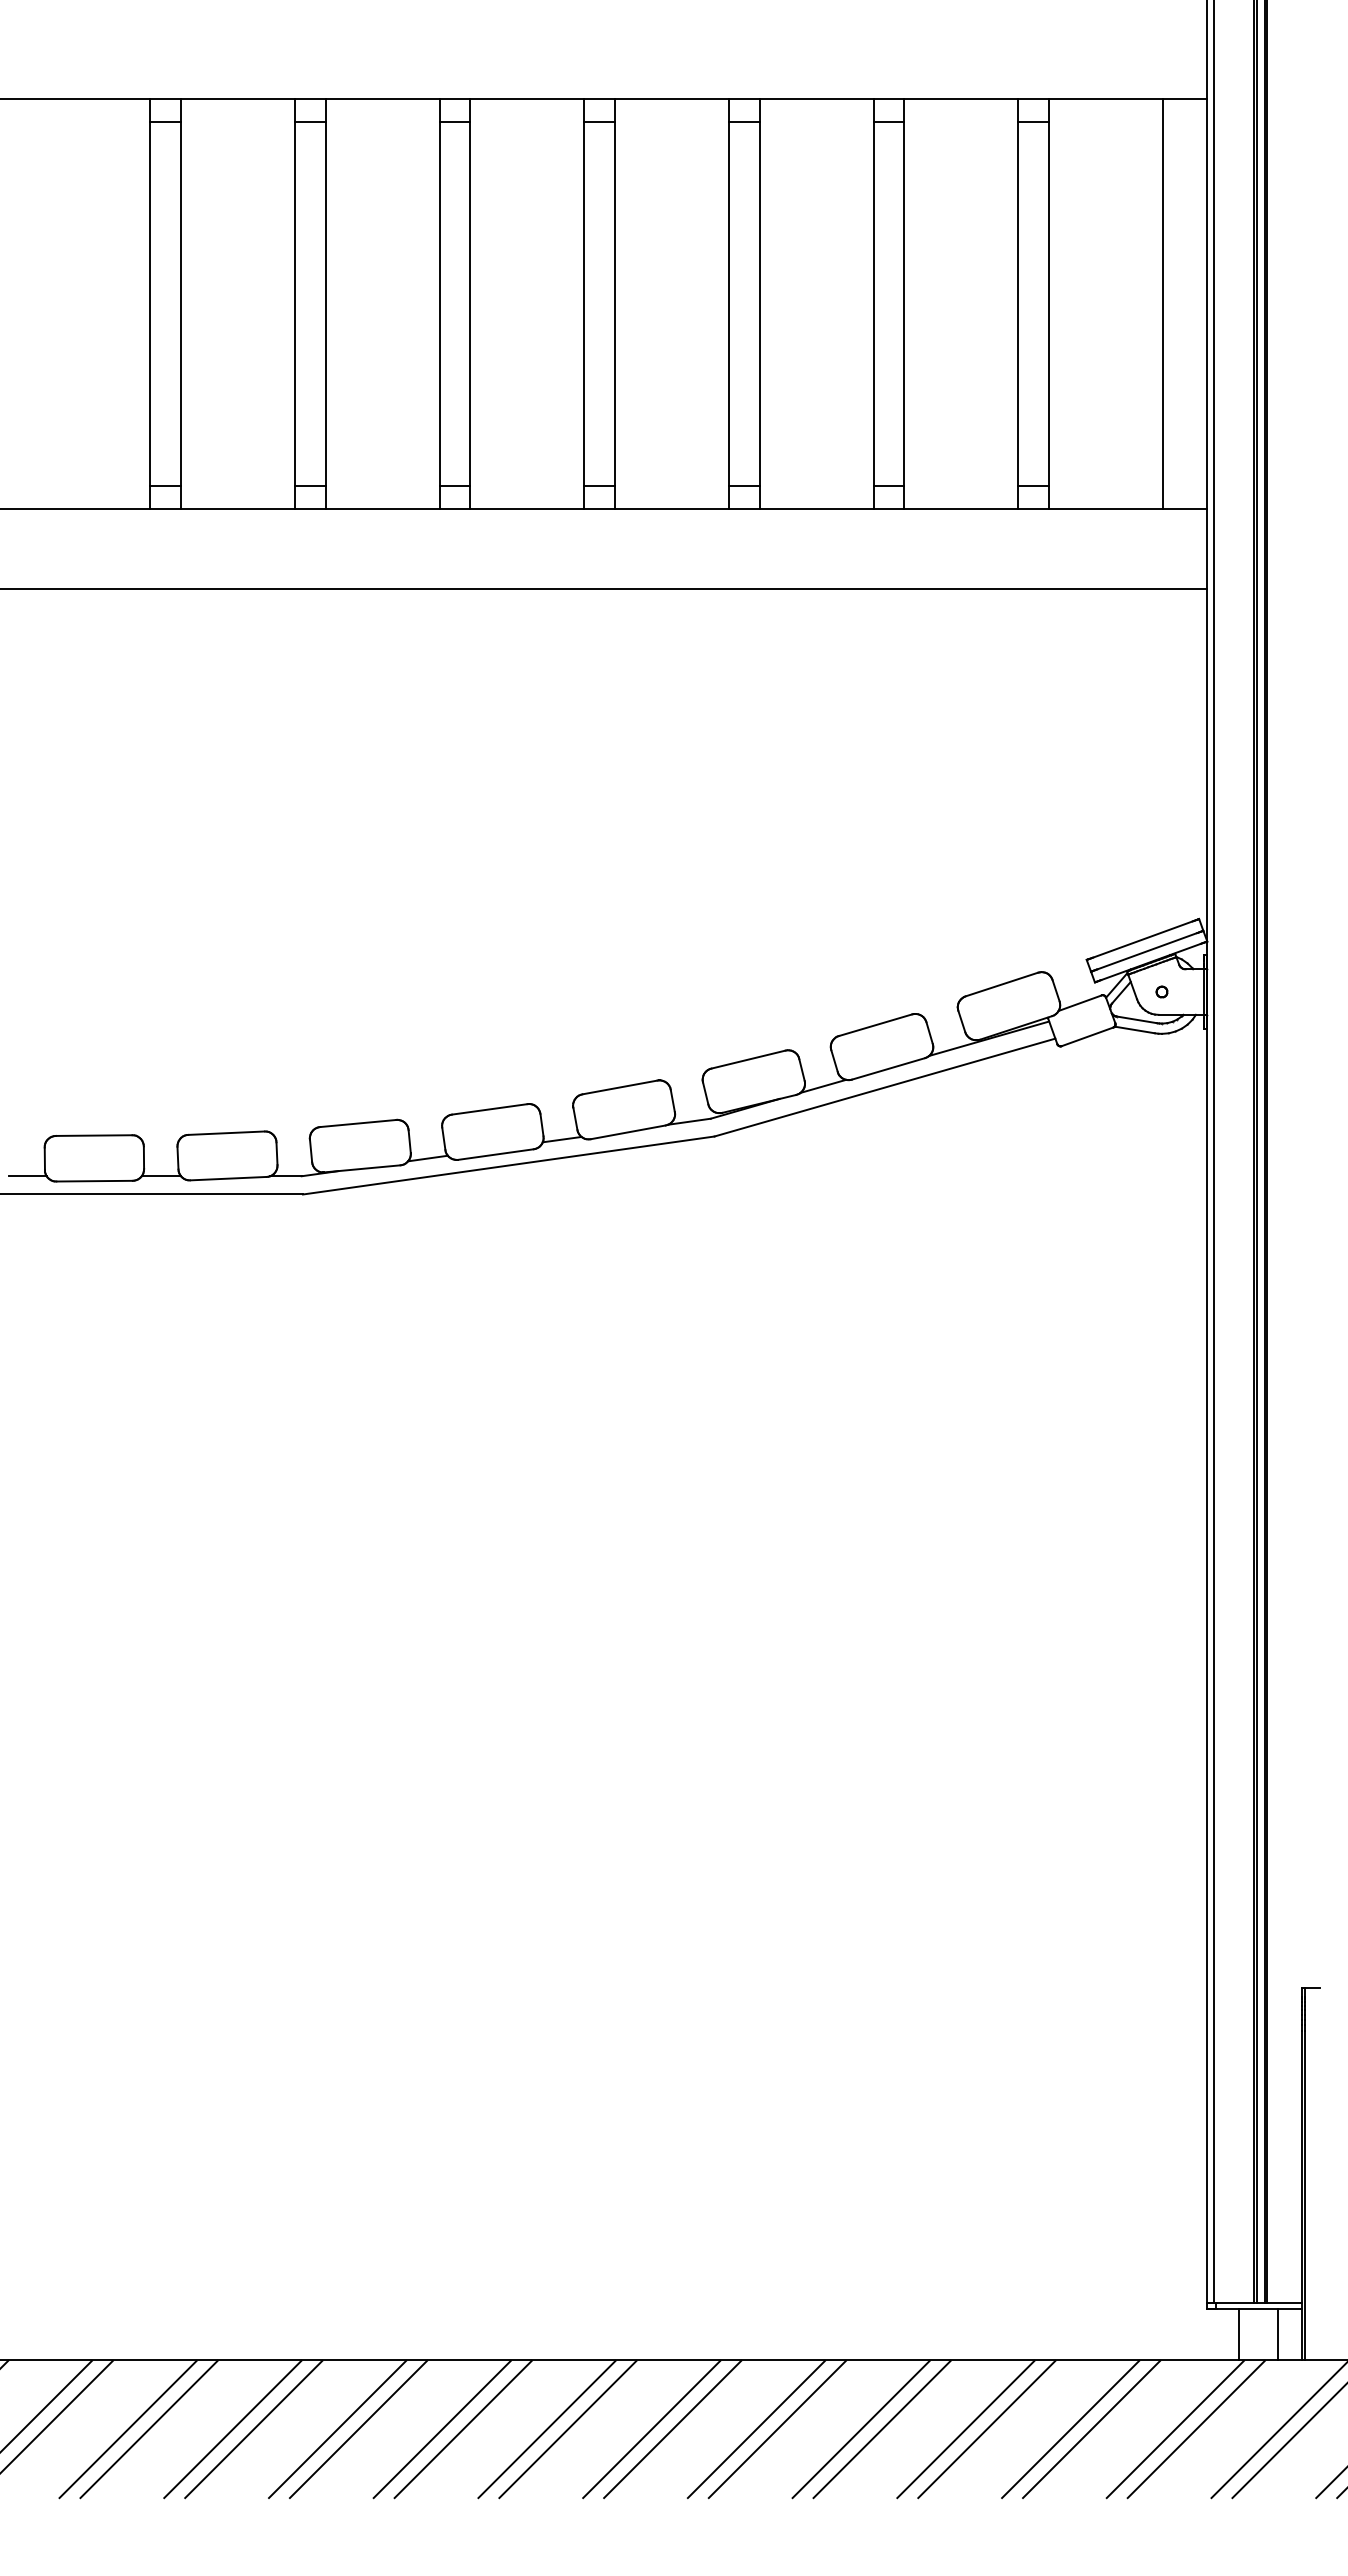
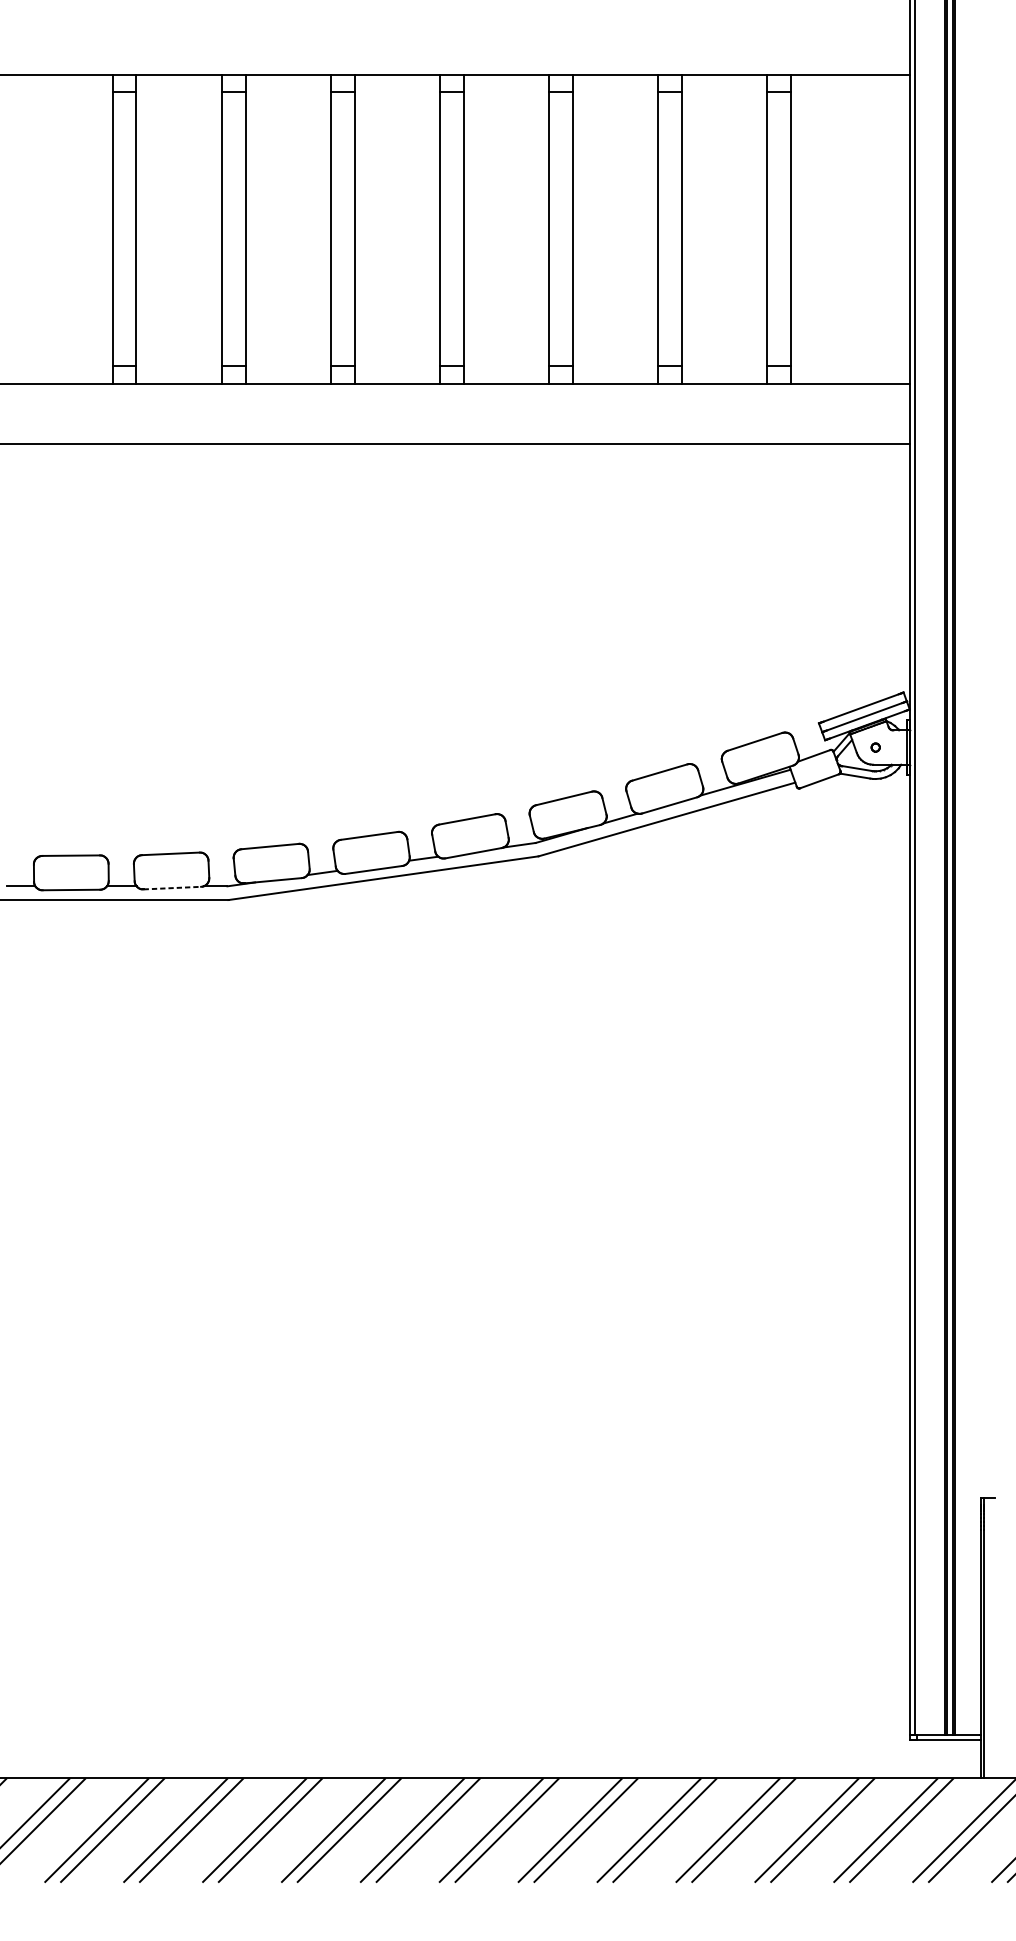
line: (1162, 303) -> (876, 228), removed
line: (229, 1178) -> (173, 888), solid -> dashed
line: (1239, 2334) -> (934, 1758), removed
line: (1277, 2334) -> (962, 1758), removed

